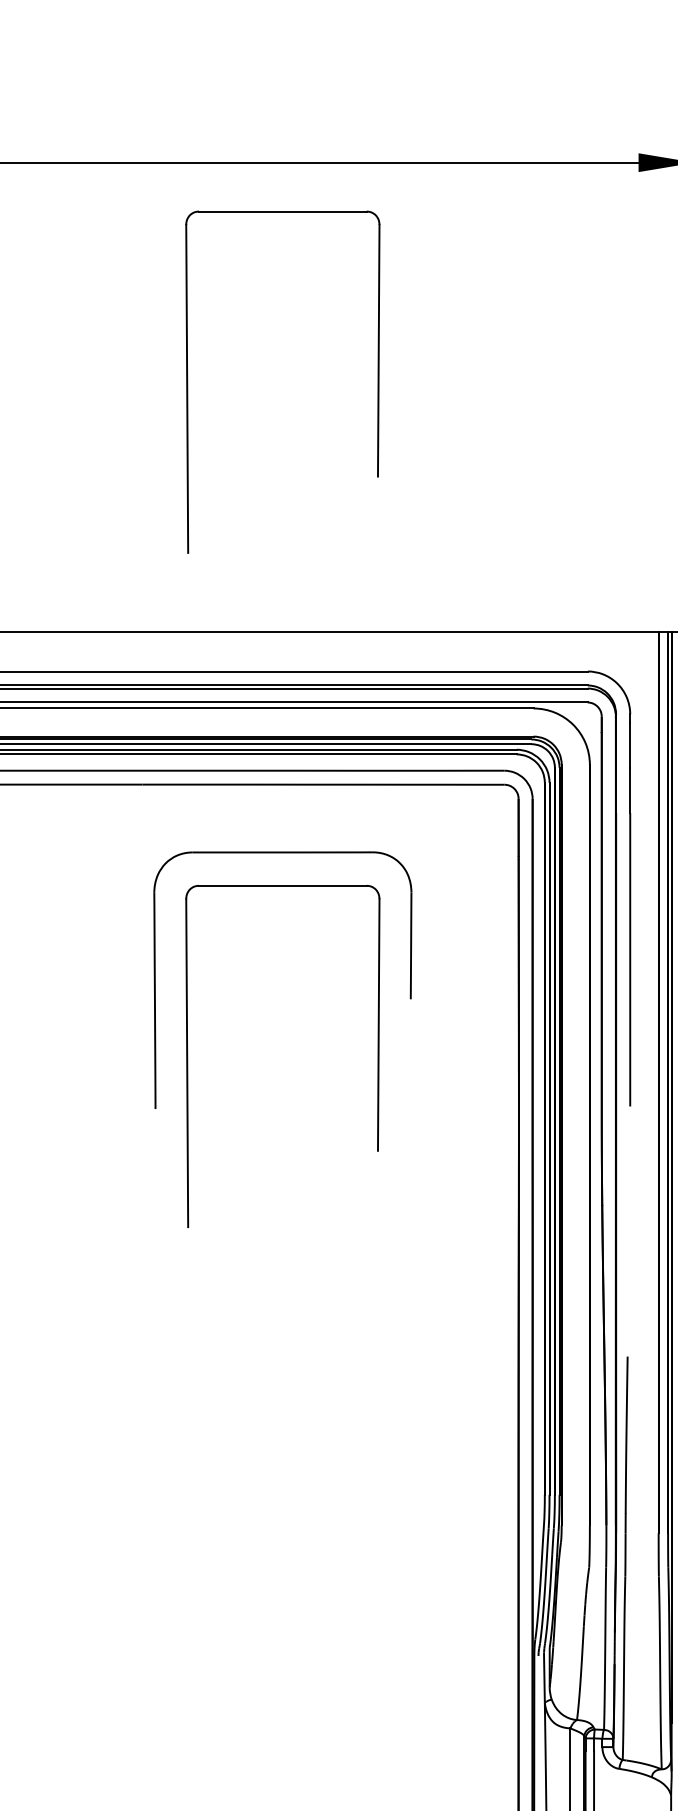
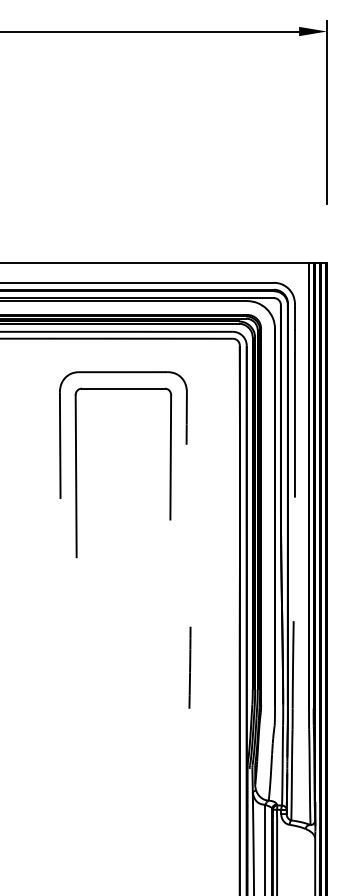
part: (376, 381) -> (169, 139), removed
line: (416, 1450) -> (189, 667), added

